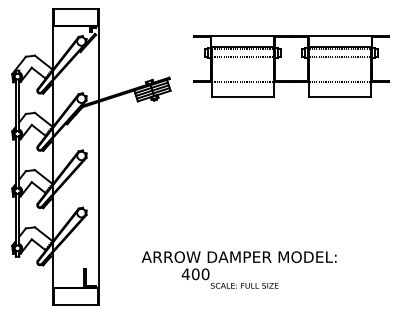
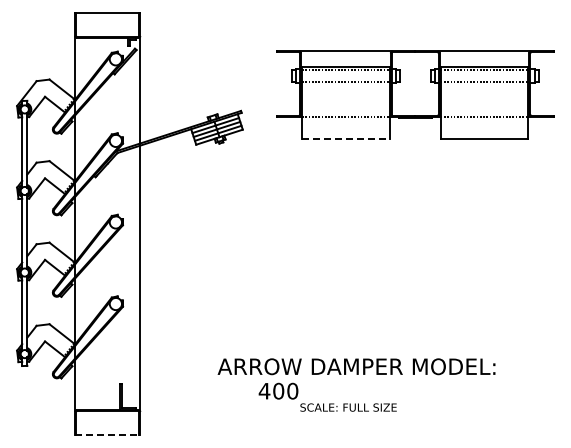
line: (242, 97) -> (345, 138), solid -> dashed
text: (239, 256) -> (356, 366), moved
line: (75, 304) -> (107, 434), solid -> dashed

